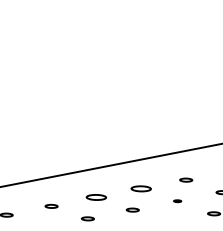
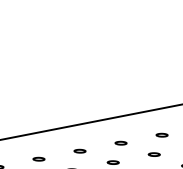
part: (141, 188) -> (121, 142), size x0.62
part: (96, 197) -> (80, 151), size x0.62
part: (177, 200) -> (154, 153), size x1.67

